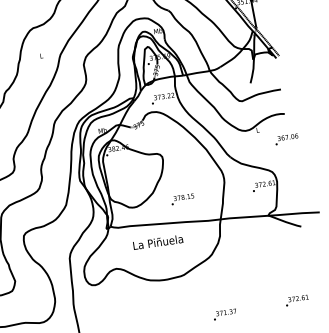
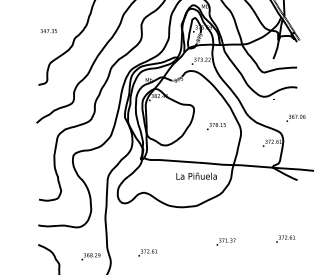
text: (285, 138) -> (295, 117), moved
text: (182, 199) -> (216, 126), moved
text: (157, 241) -> (196, 175), moved

